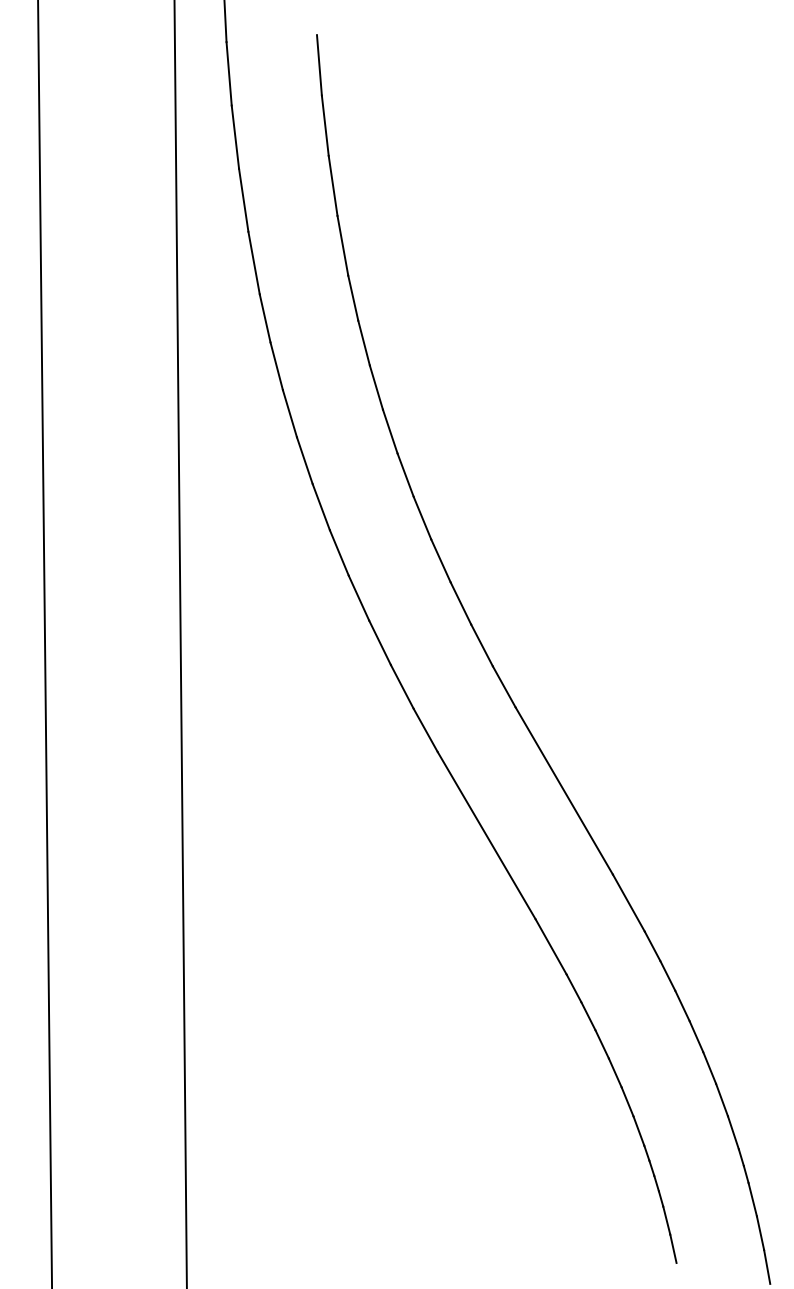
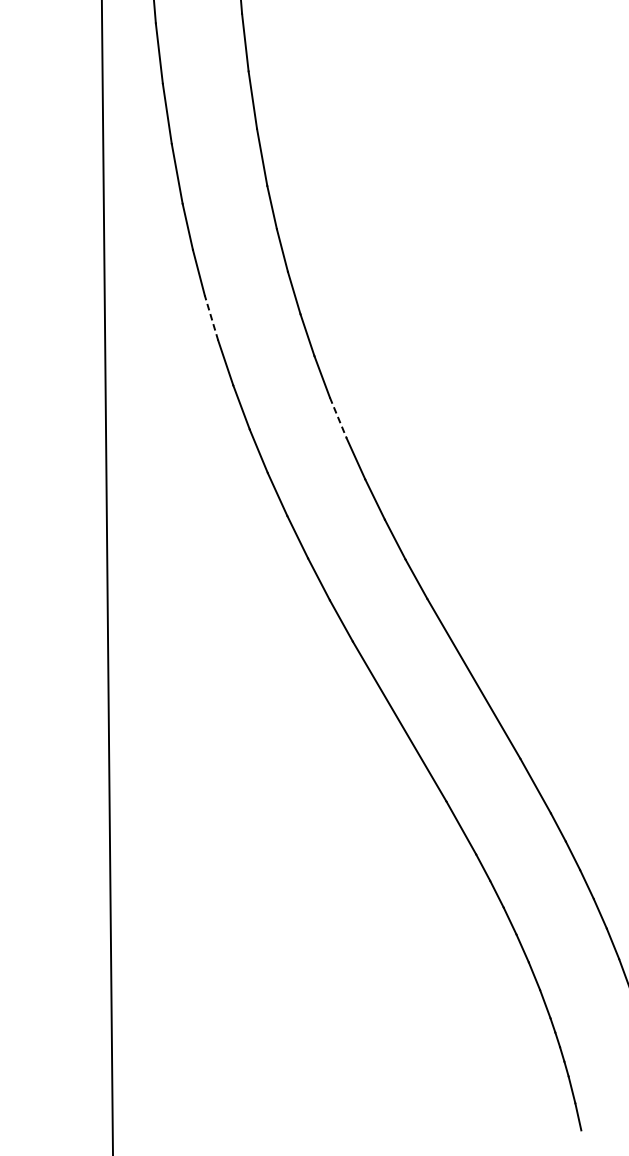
line: (289, 413) -> (211, 317), solid -> dashed
line: (422, 518) -> (338, 418), solid -> dashed

